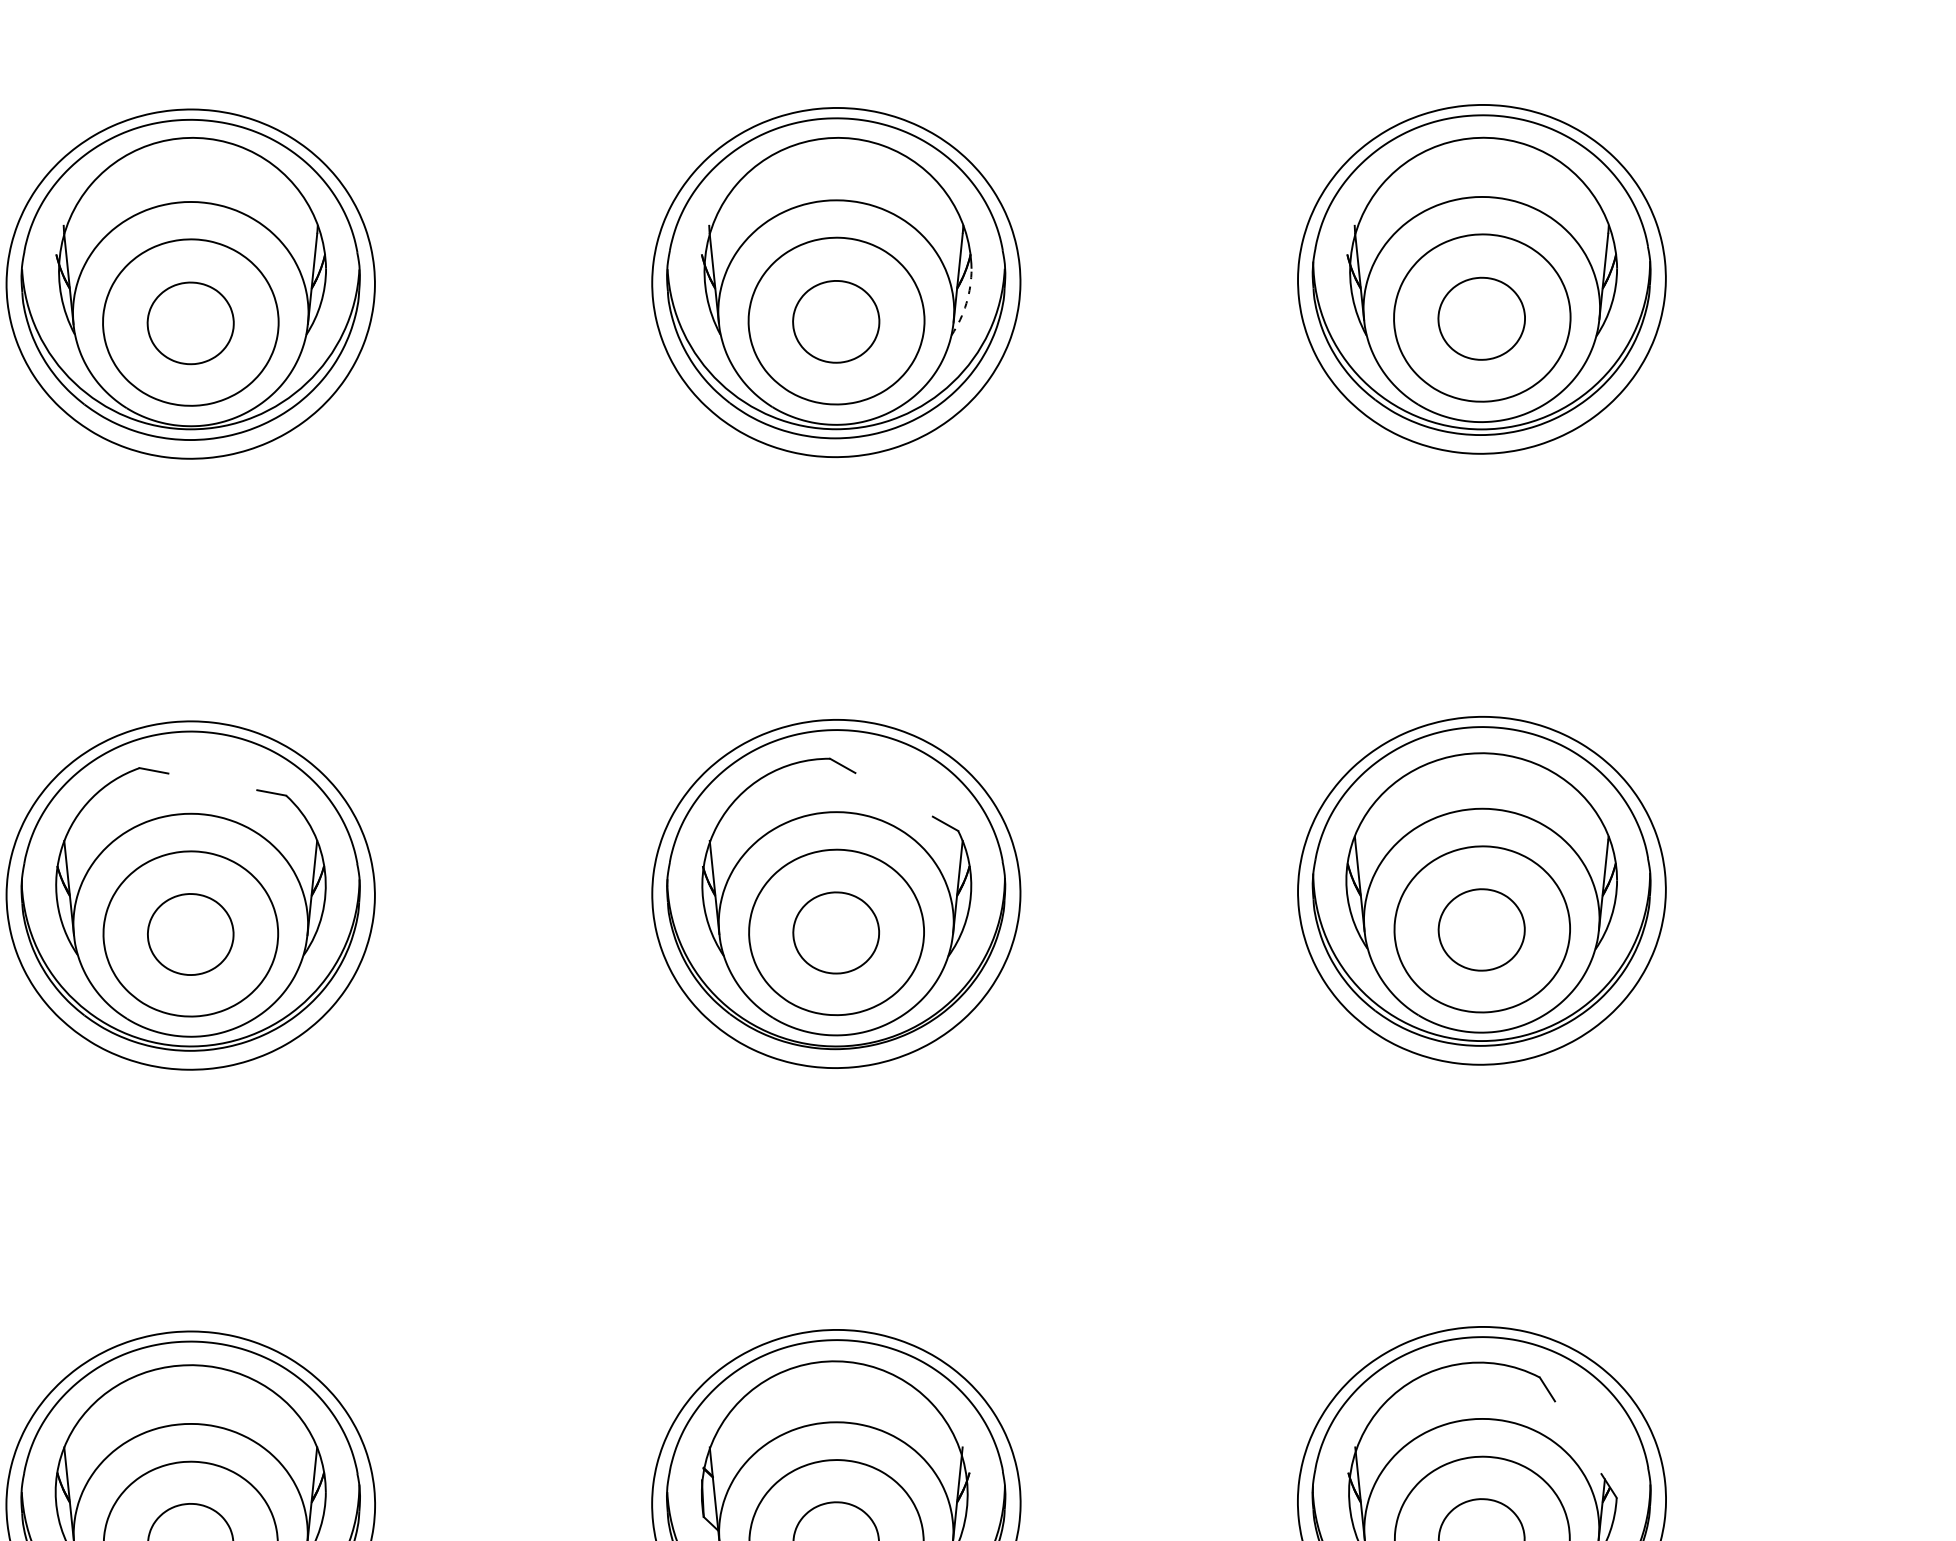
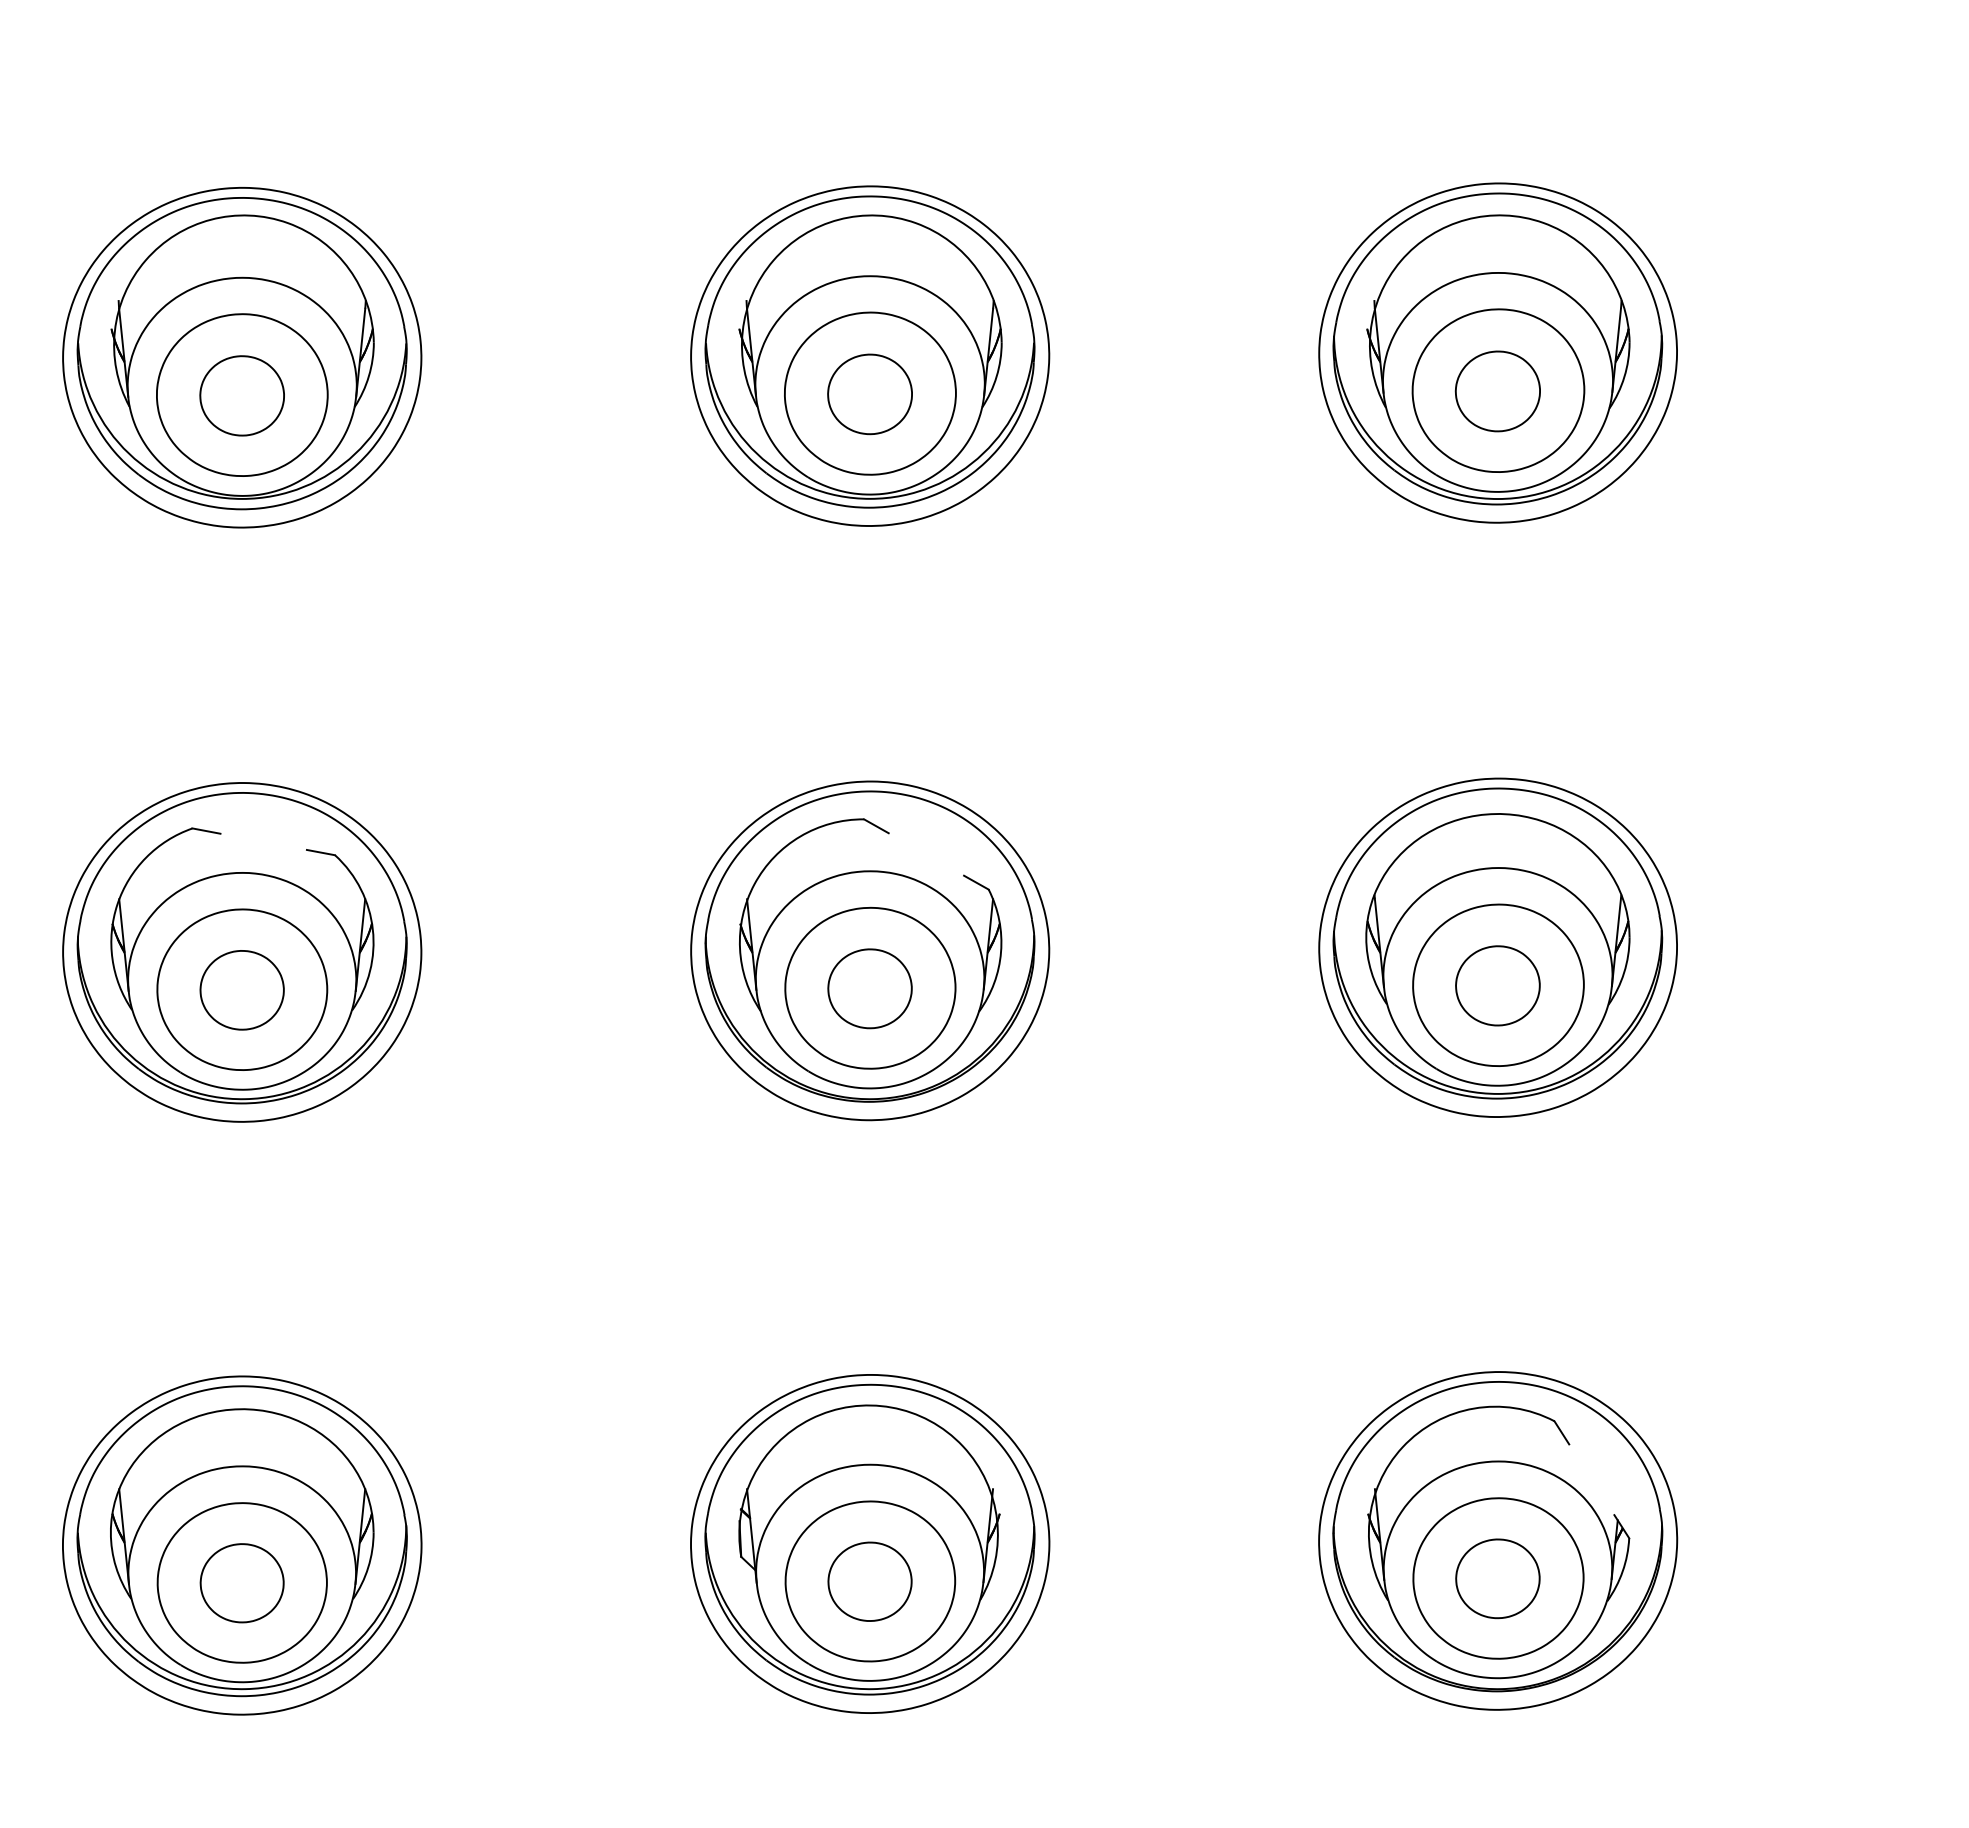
arc: (966, 303) -> (996, 376), dashed -> solid

